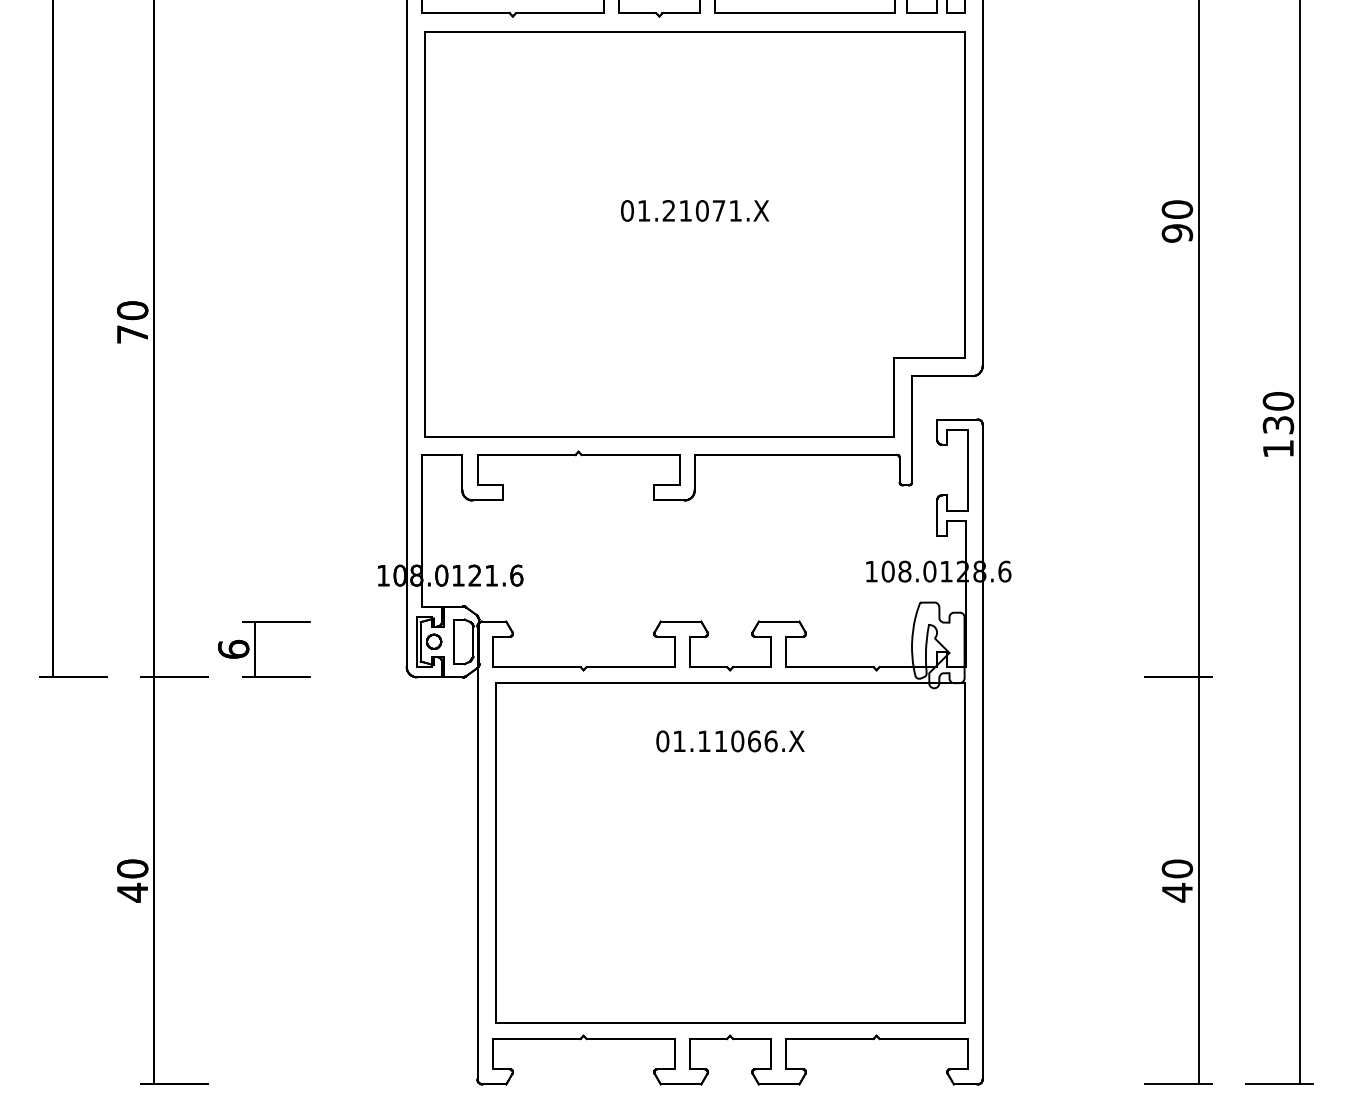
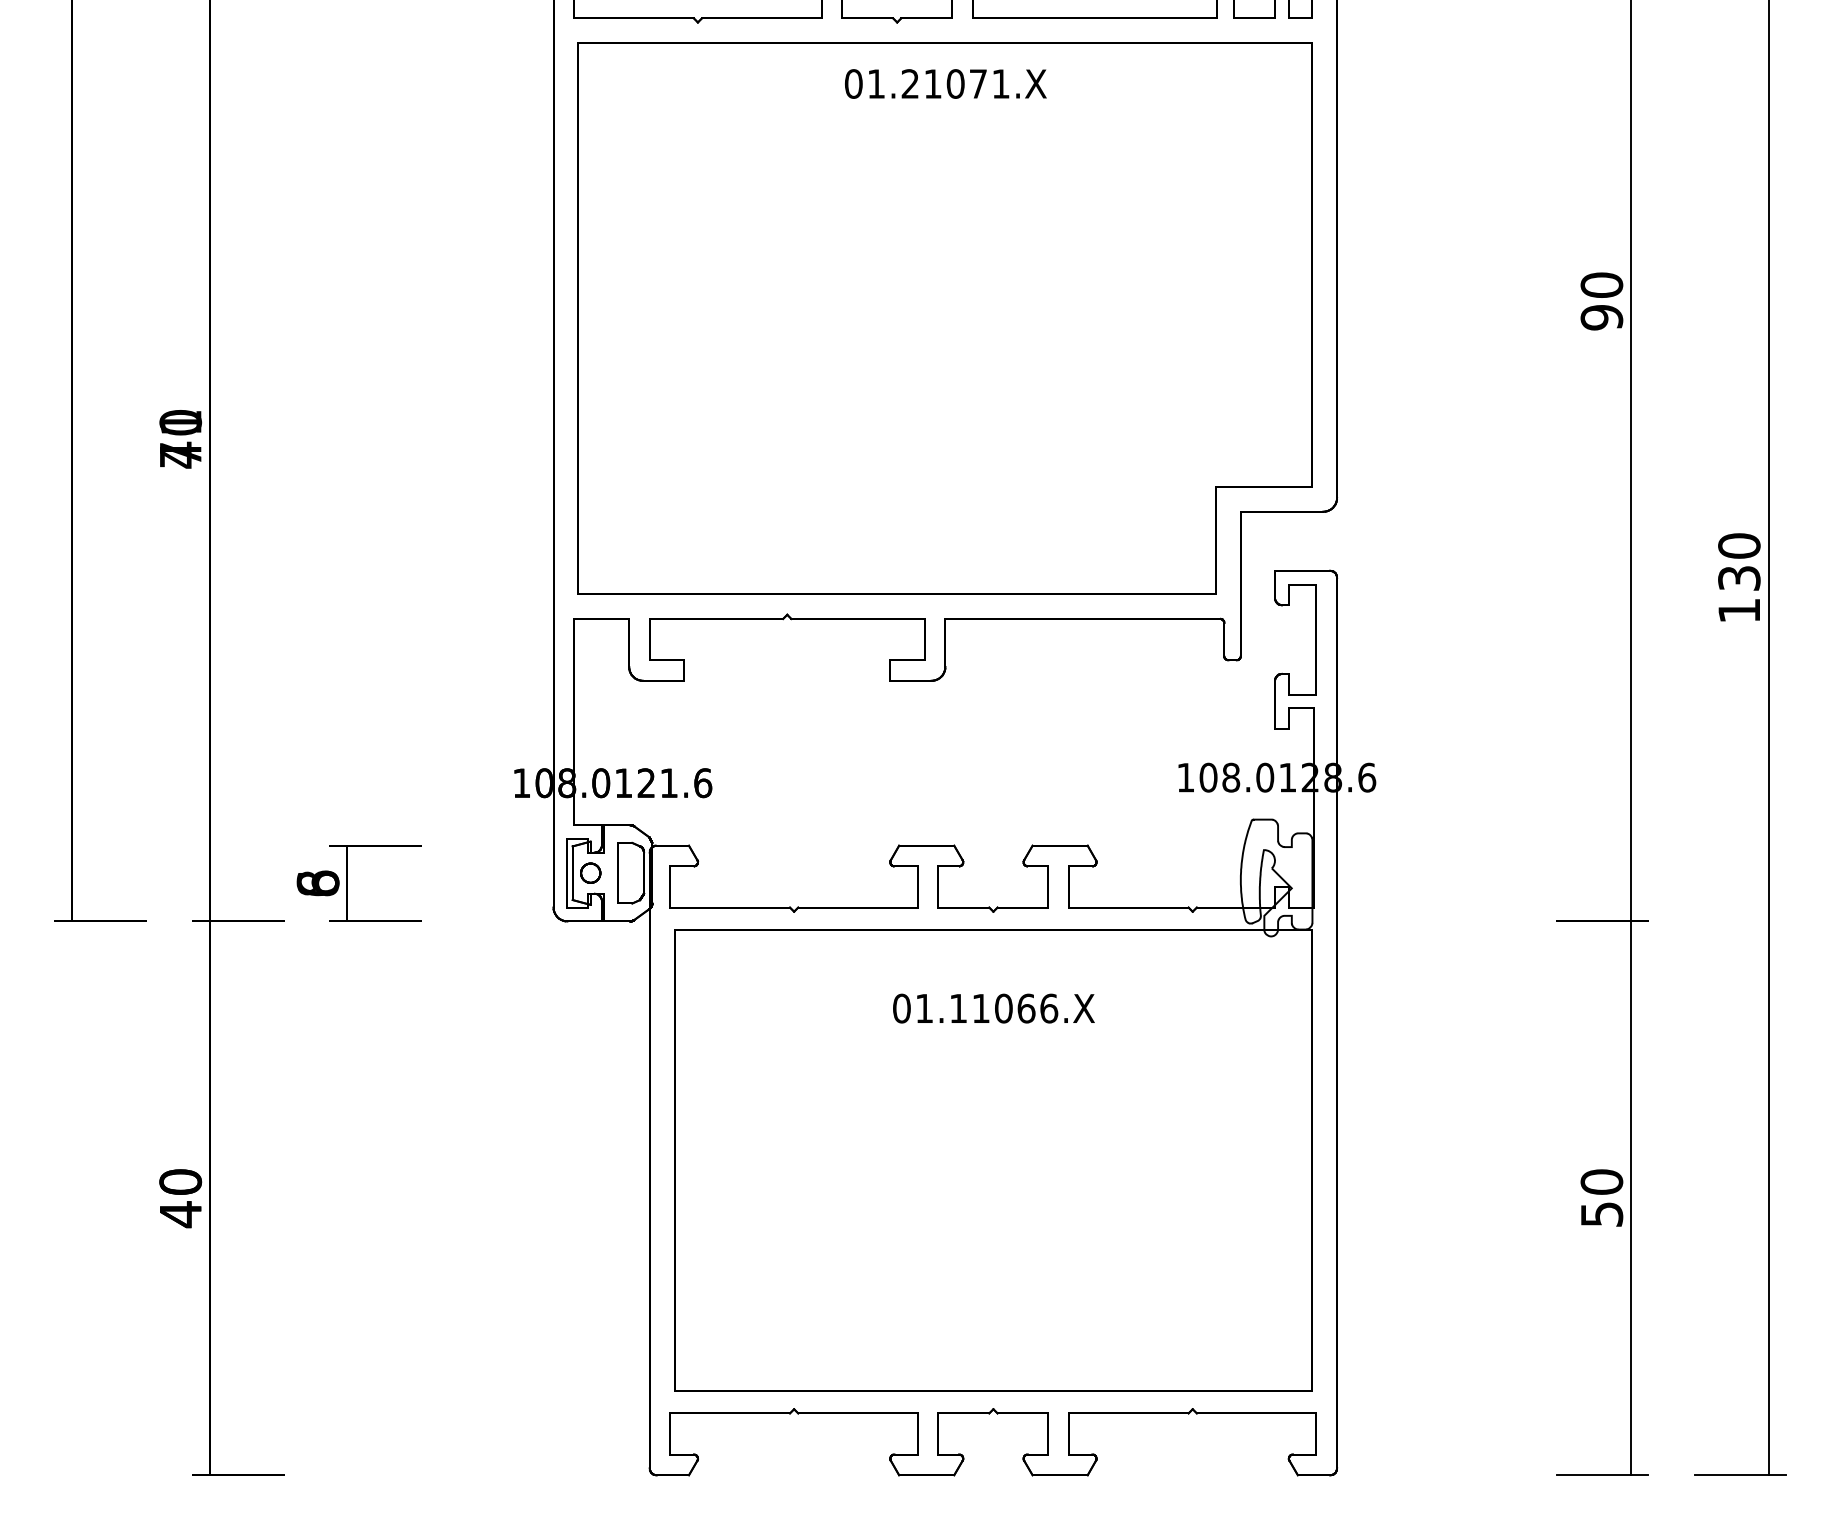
text: (694, 210) -> (945, 83), moved
text: (132, 323) -> (180, 439), 70 -> 41
text: (233, 649) -> (317, 883), 6 -> 8
text: (1177, 892) -> (1602, 1214), 40 -> 50

